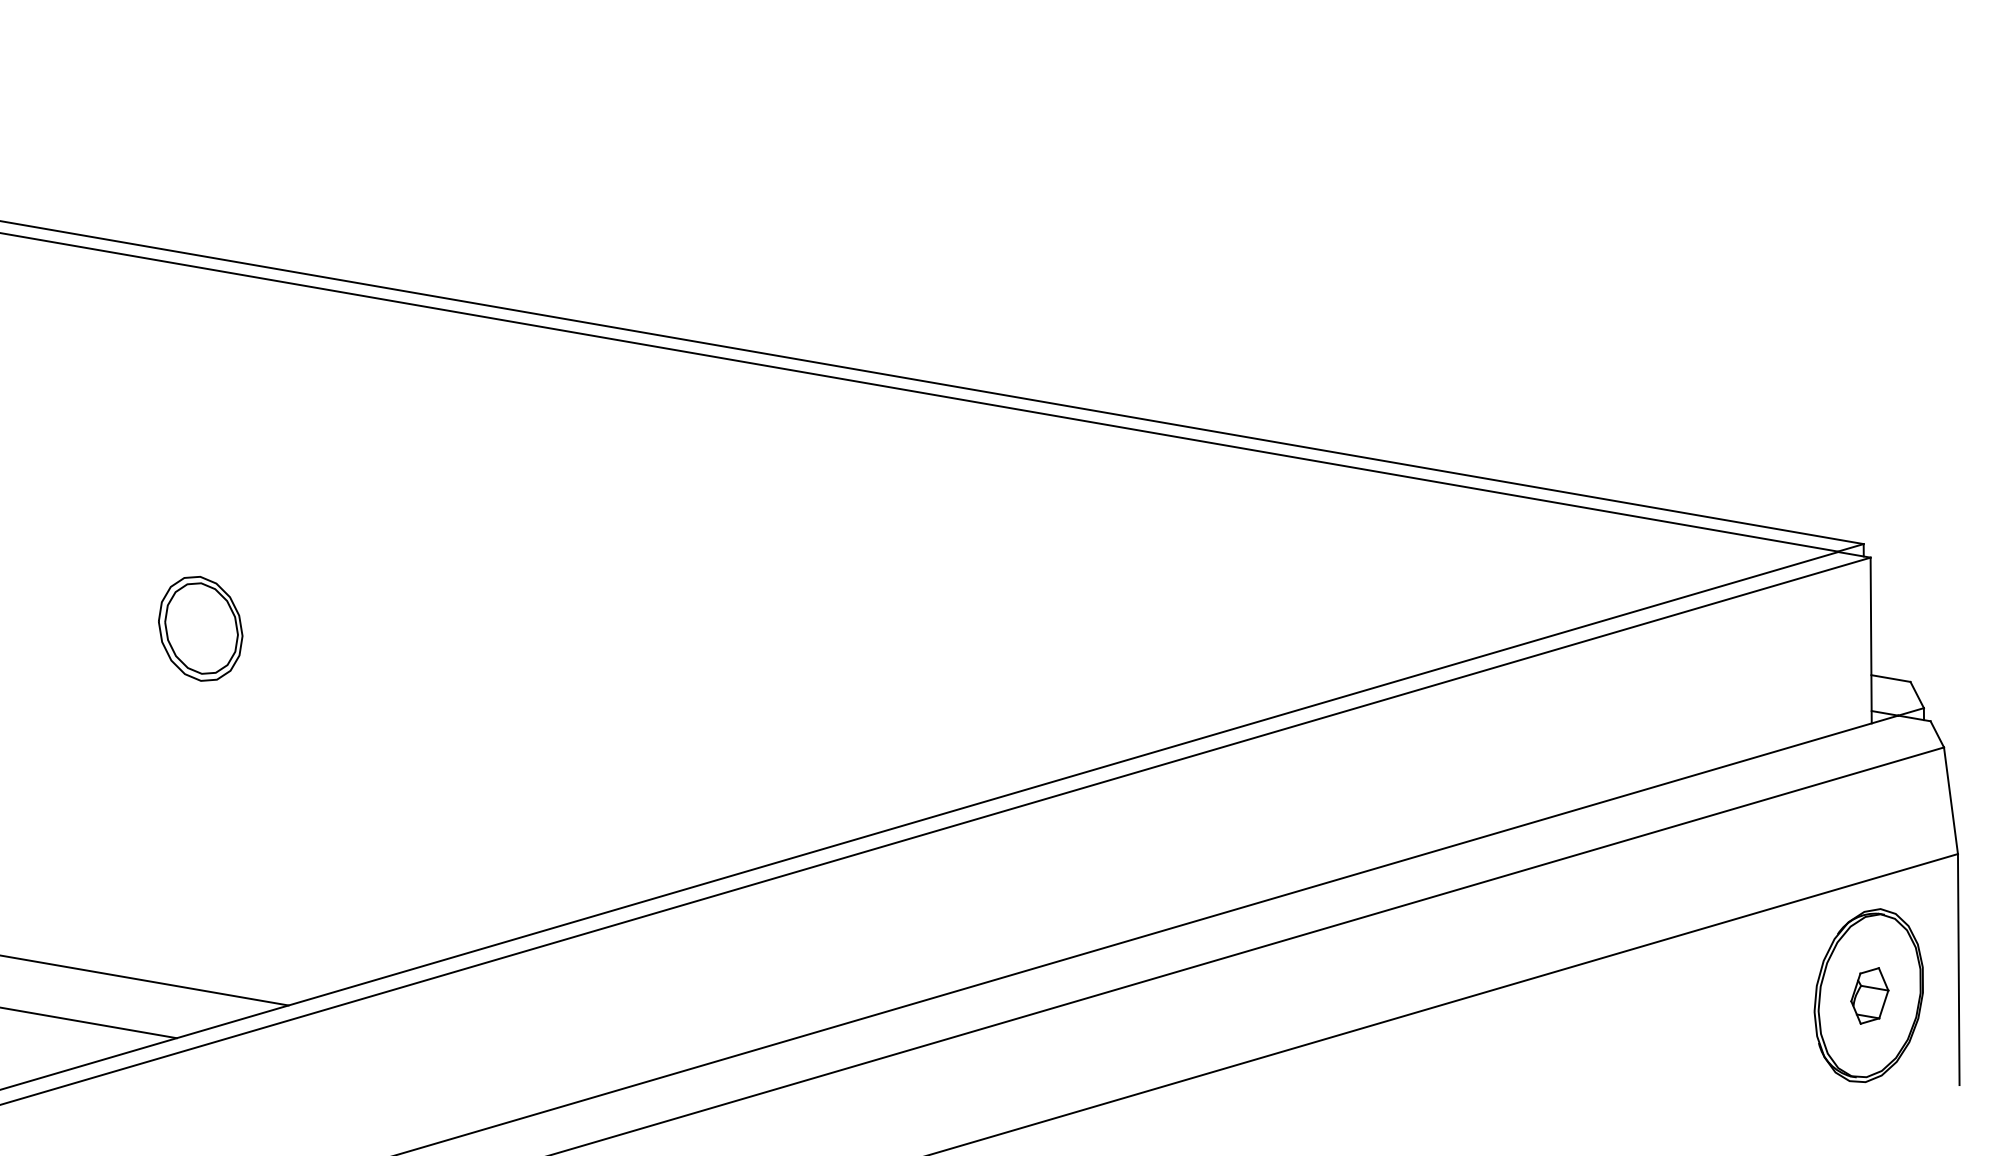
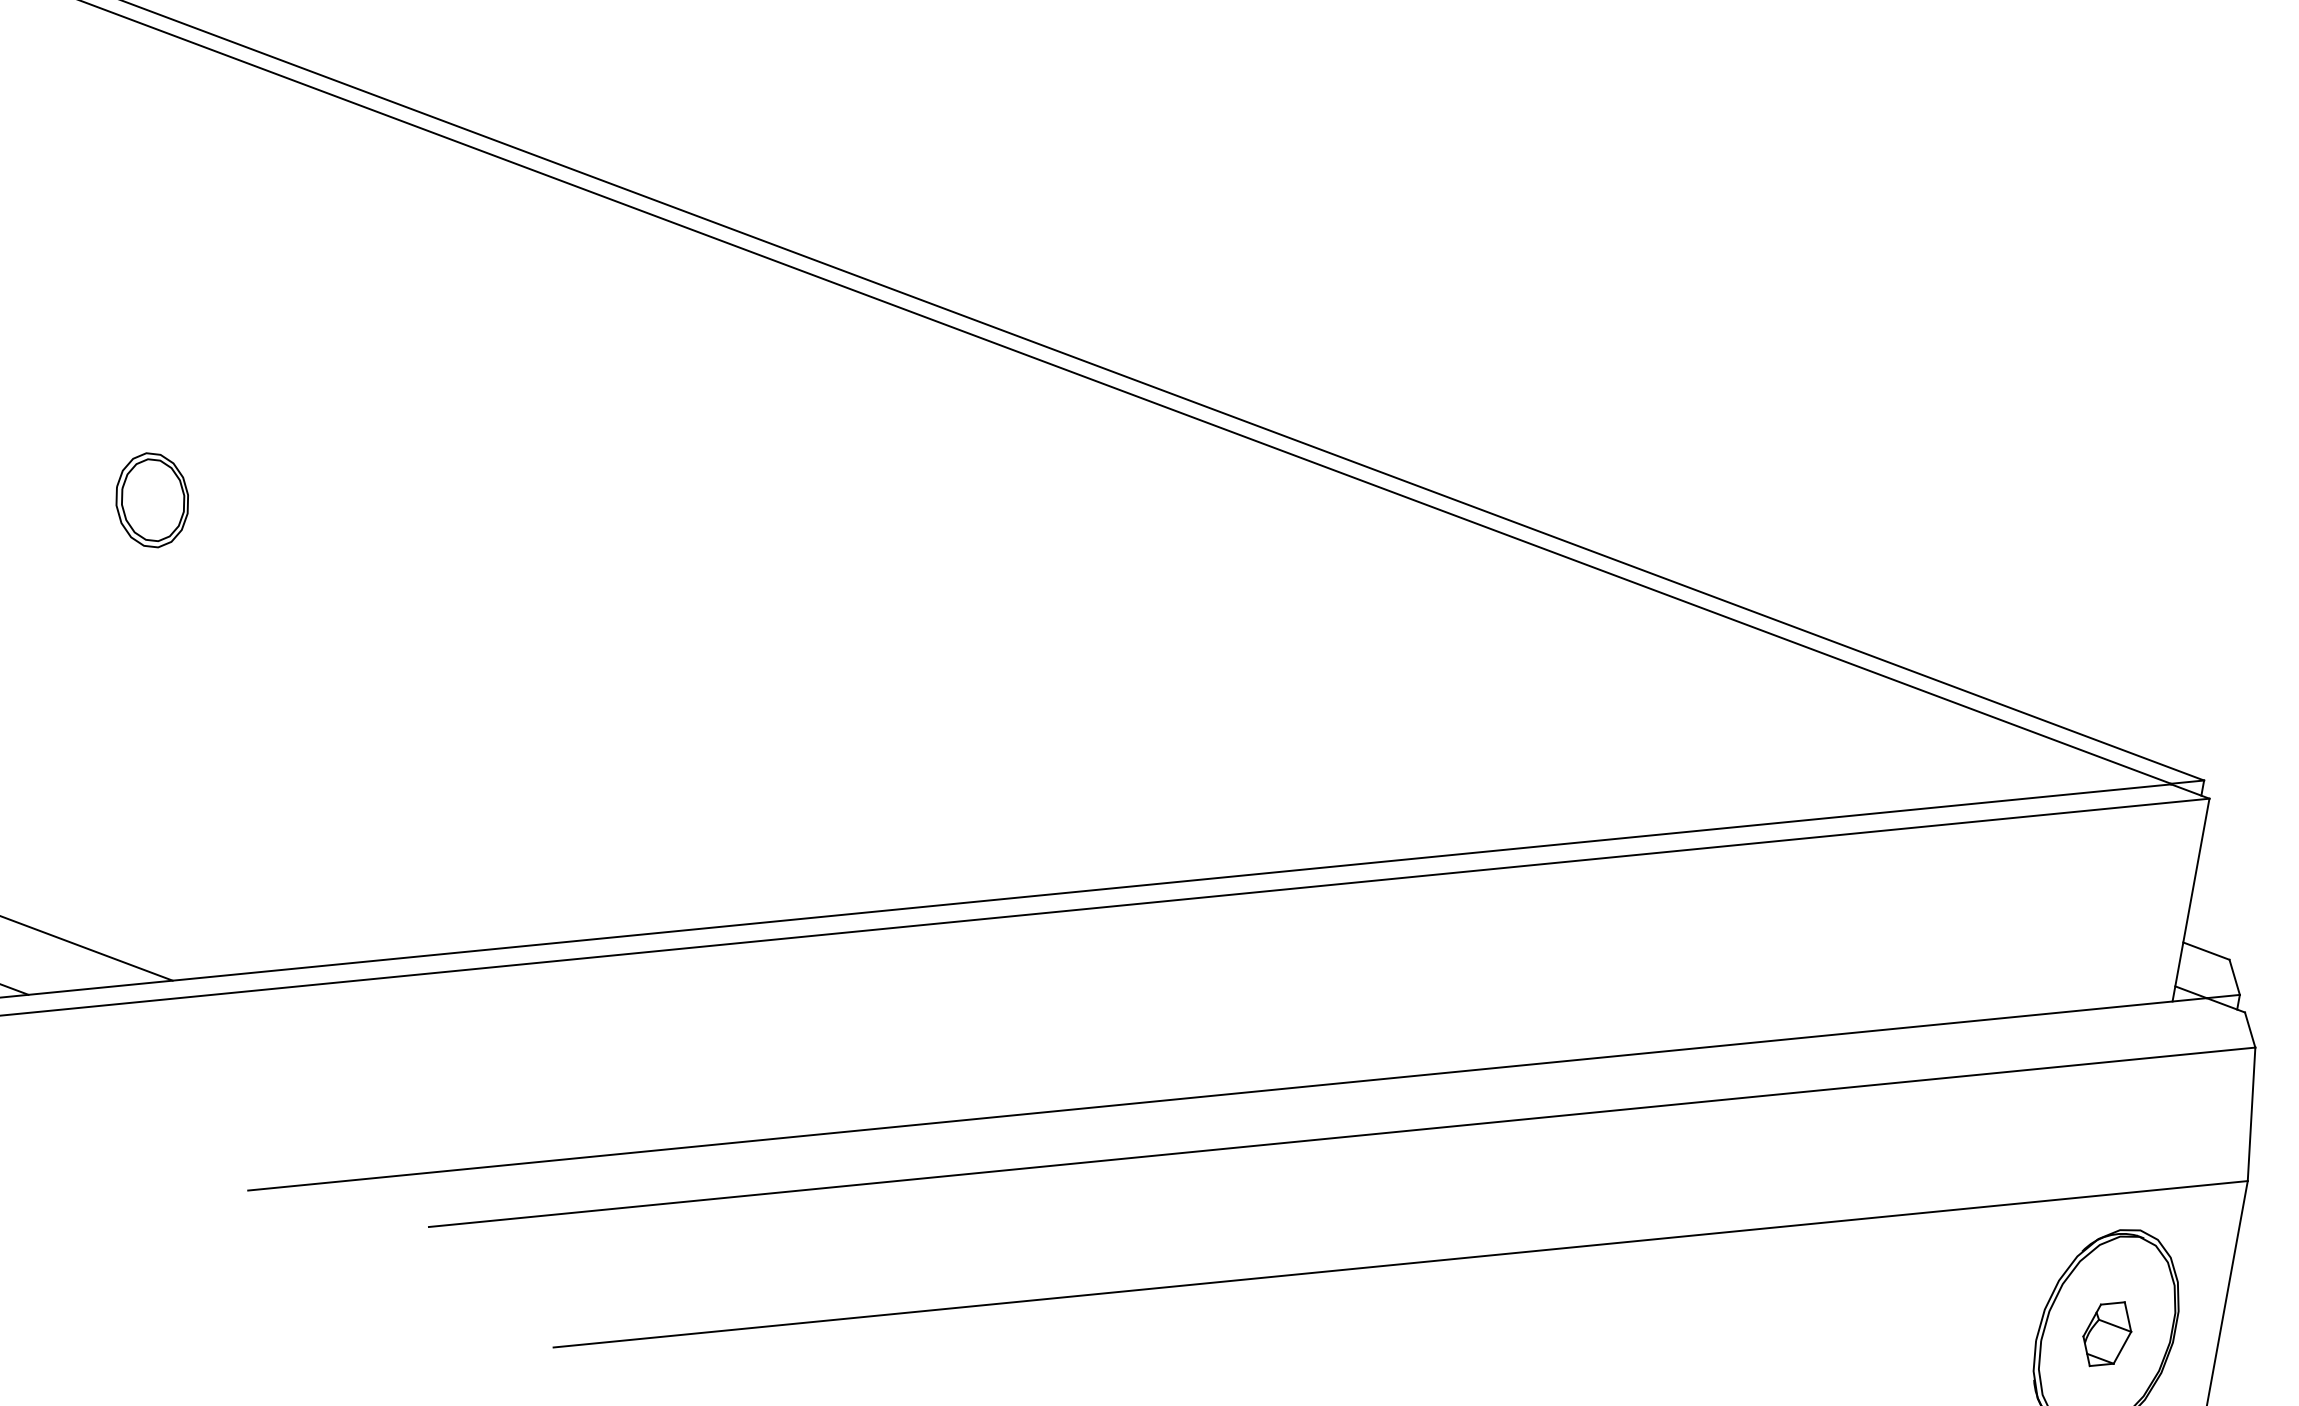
part: (200, 629) -> (151, 500), size x0.71

